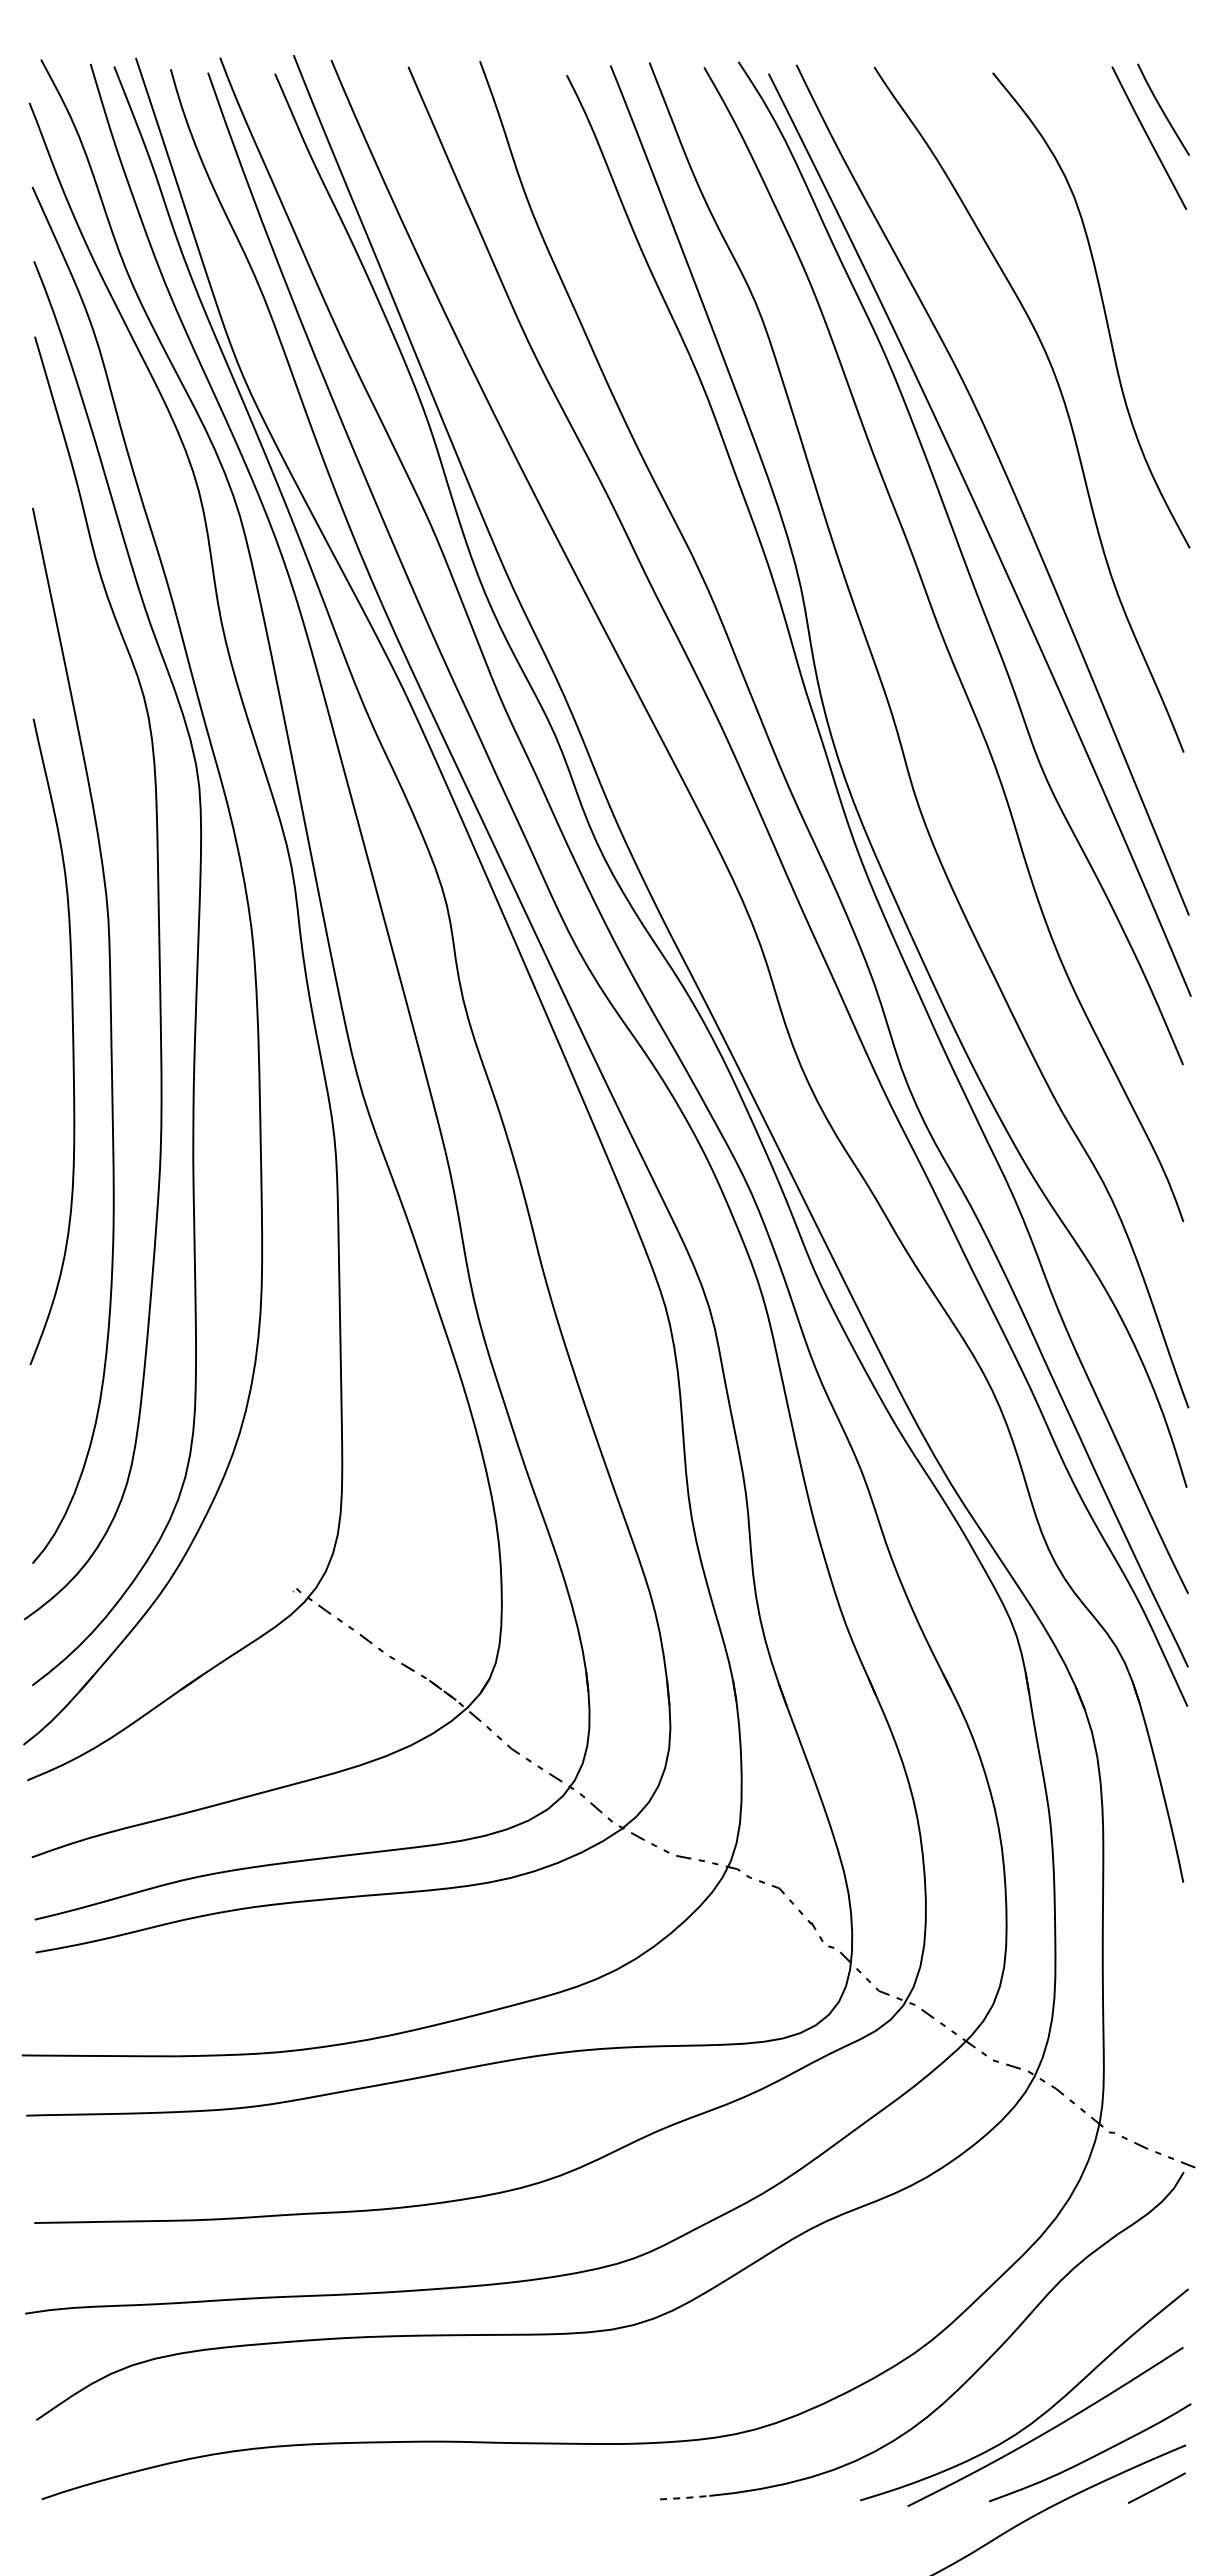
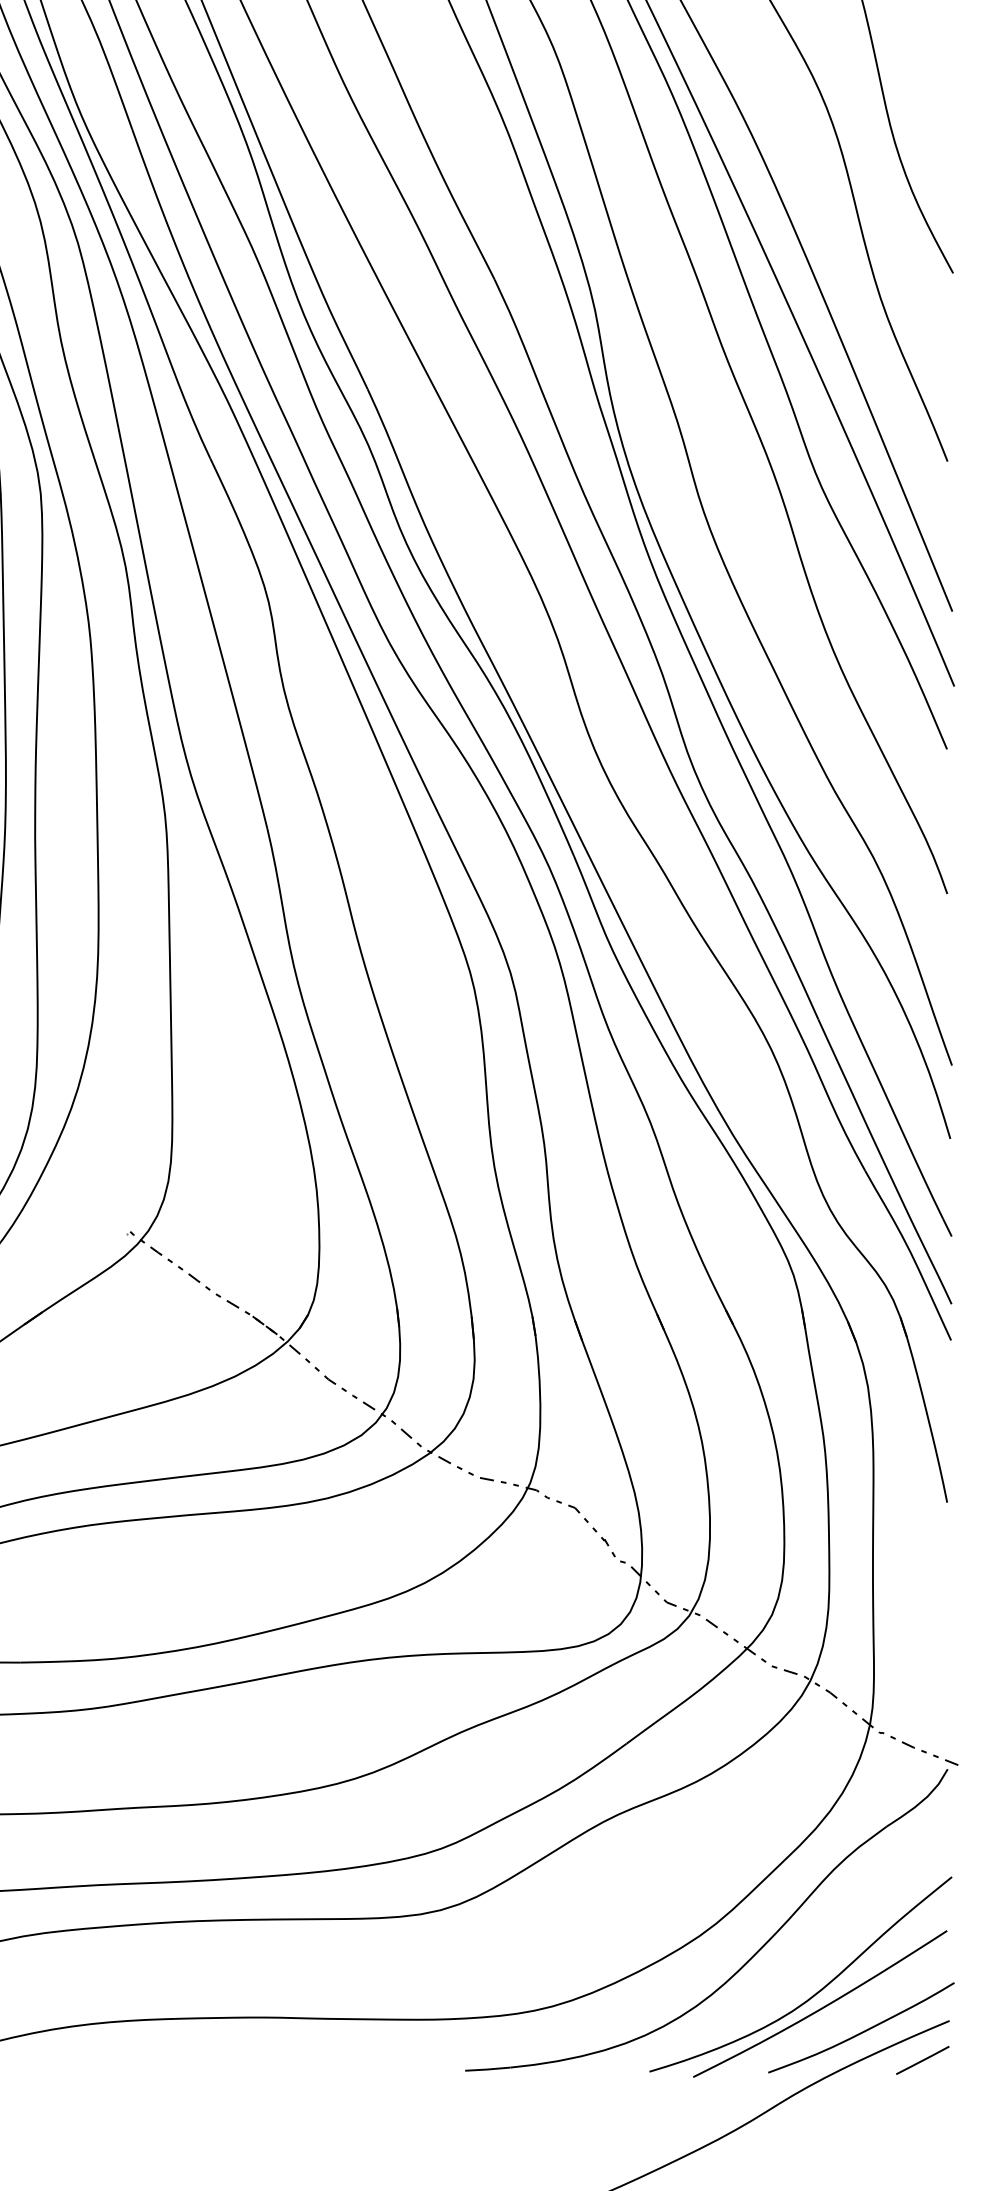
line: (684, 2498) -> (487, 2069), dashed -> solid

